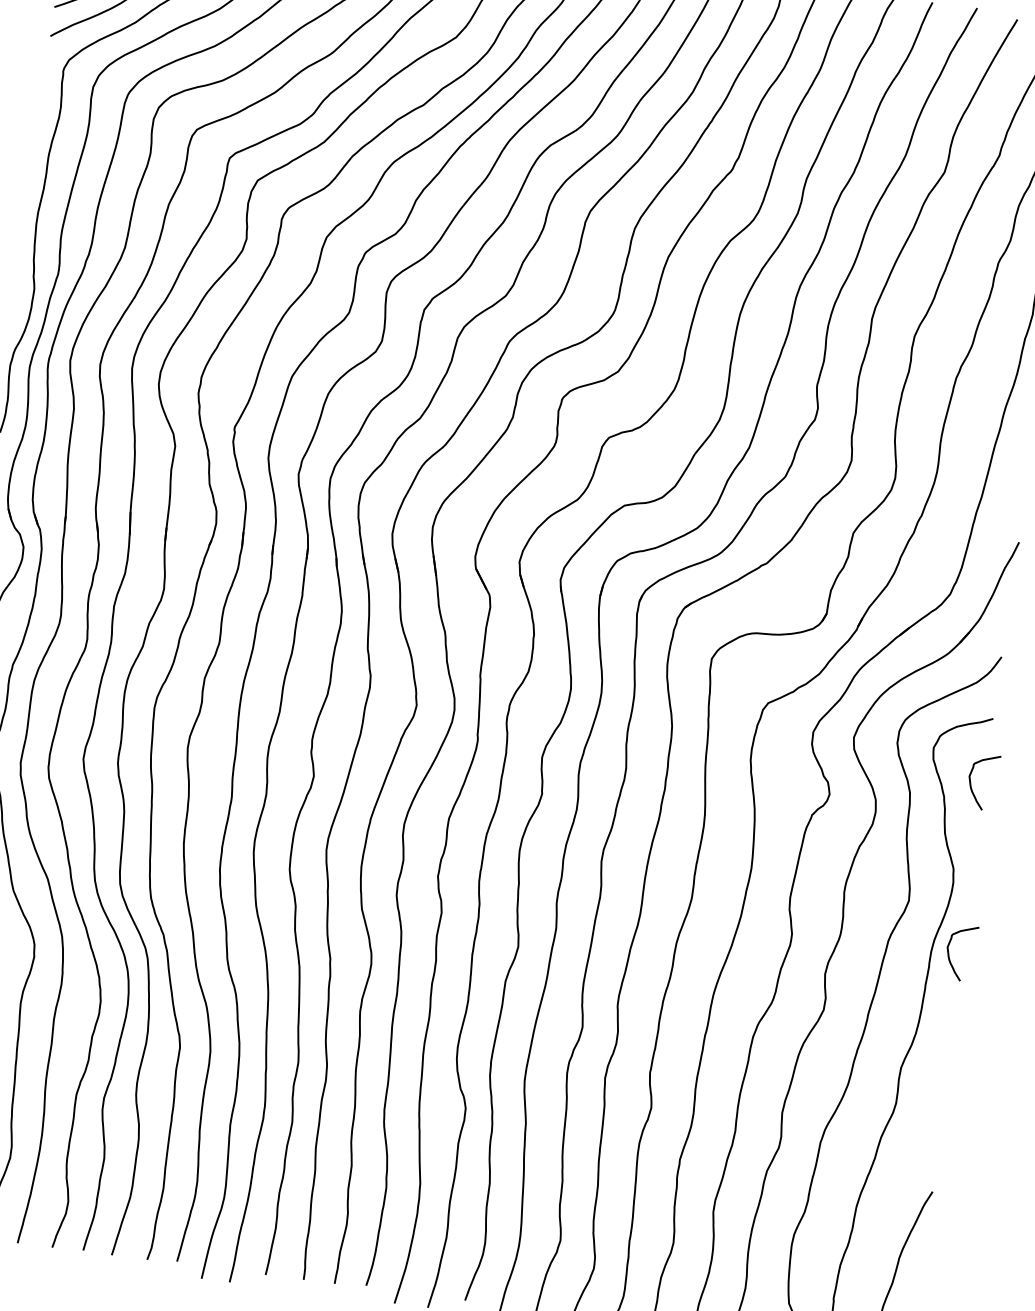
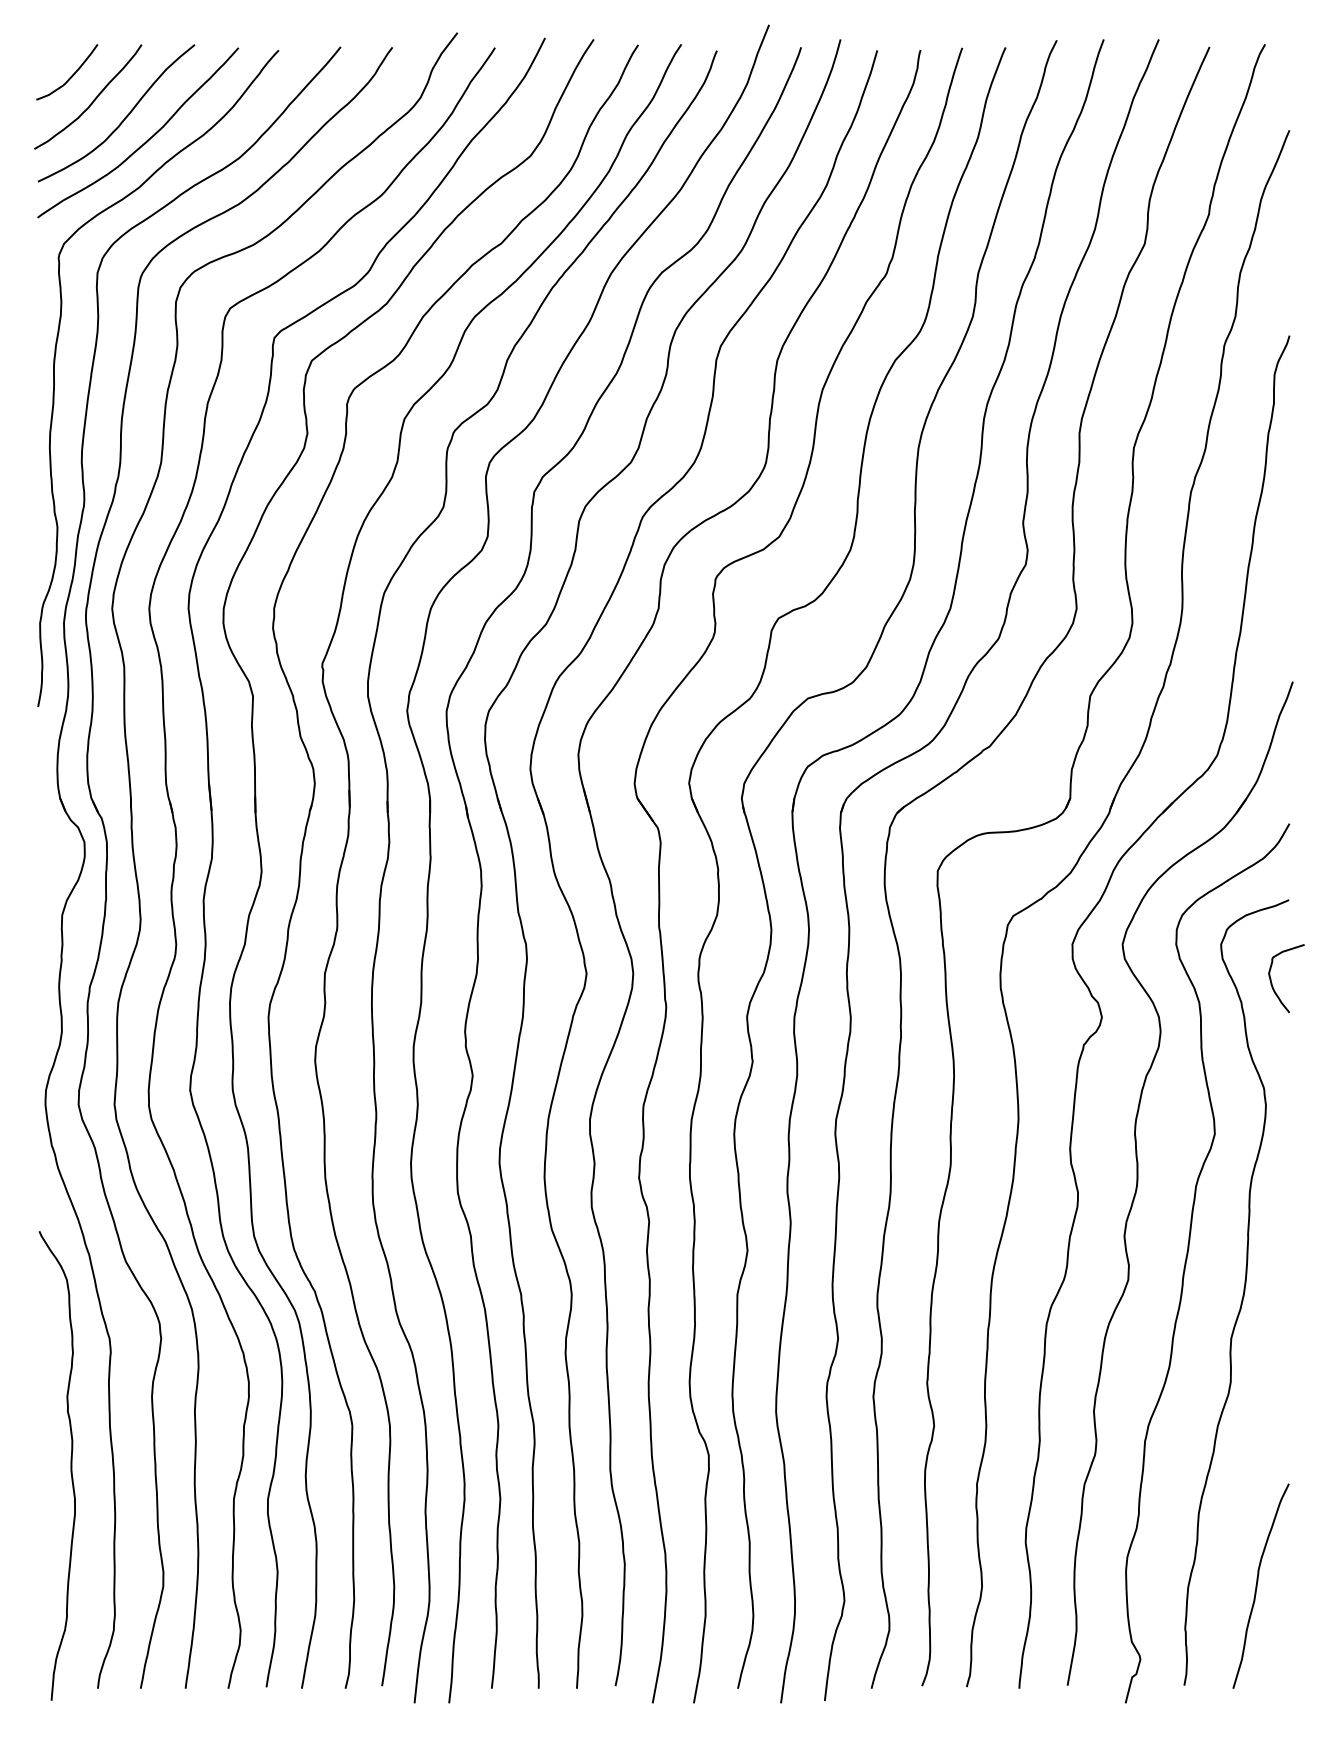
curve: (949, 954) -> (1272, 1193), removed

